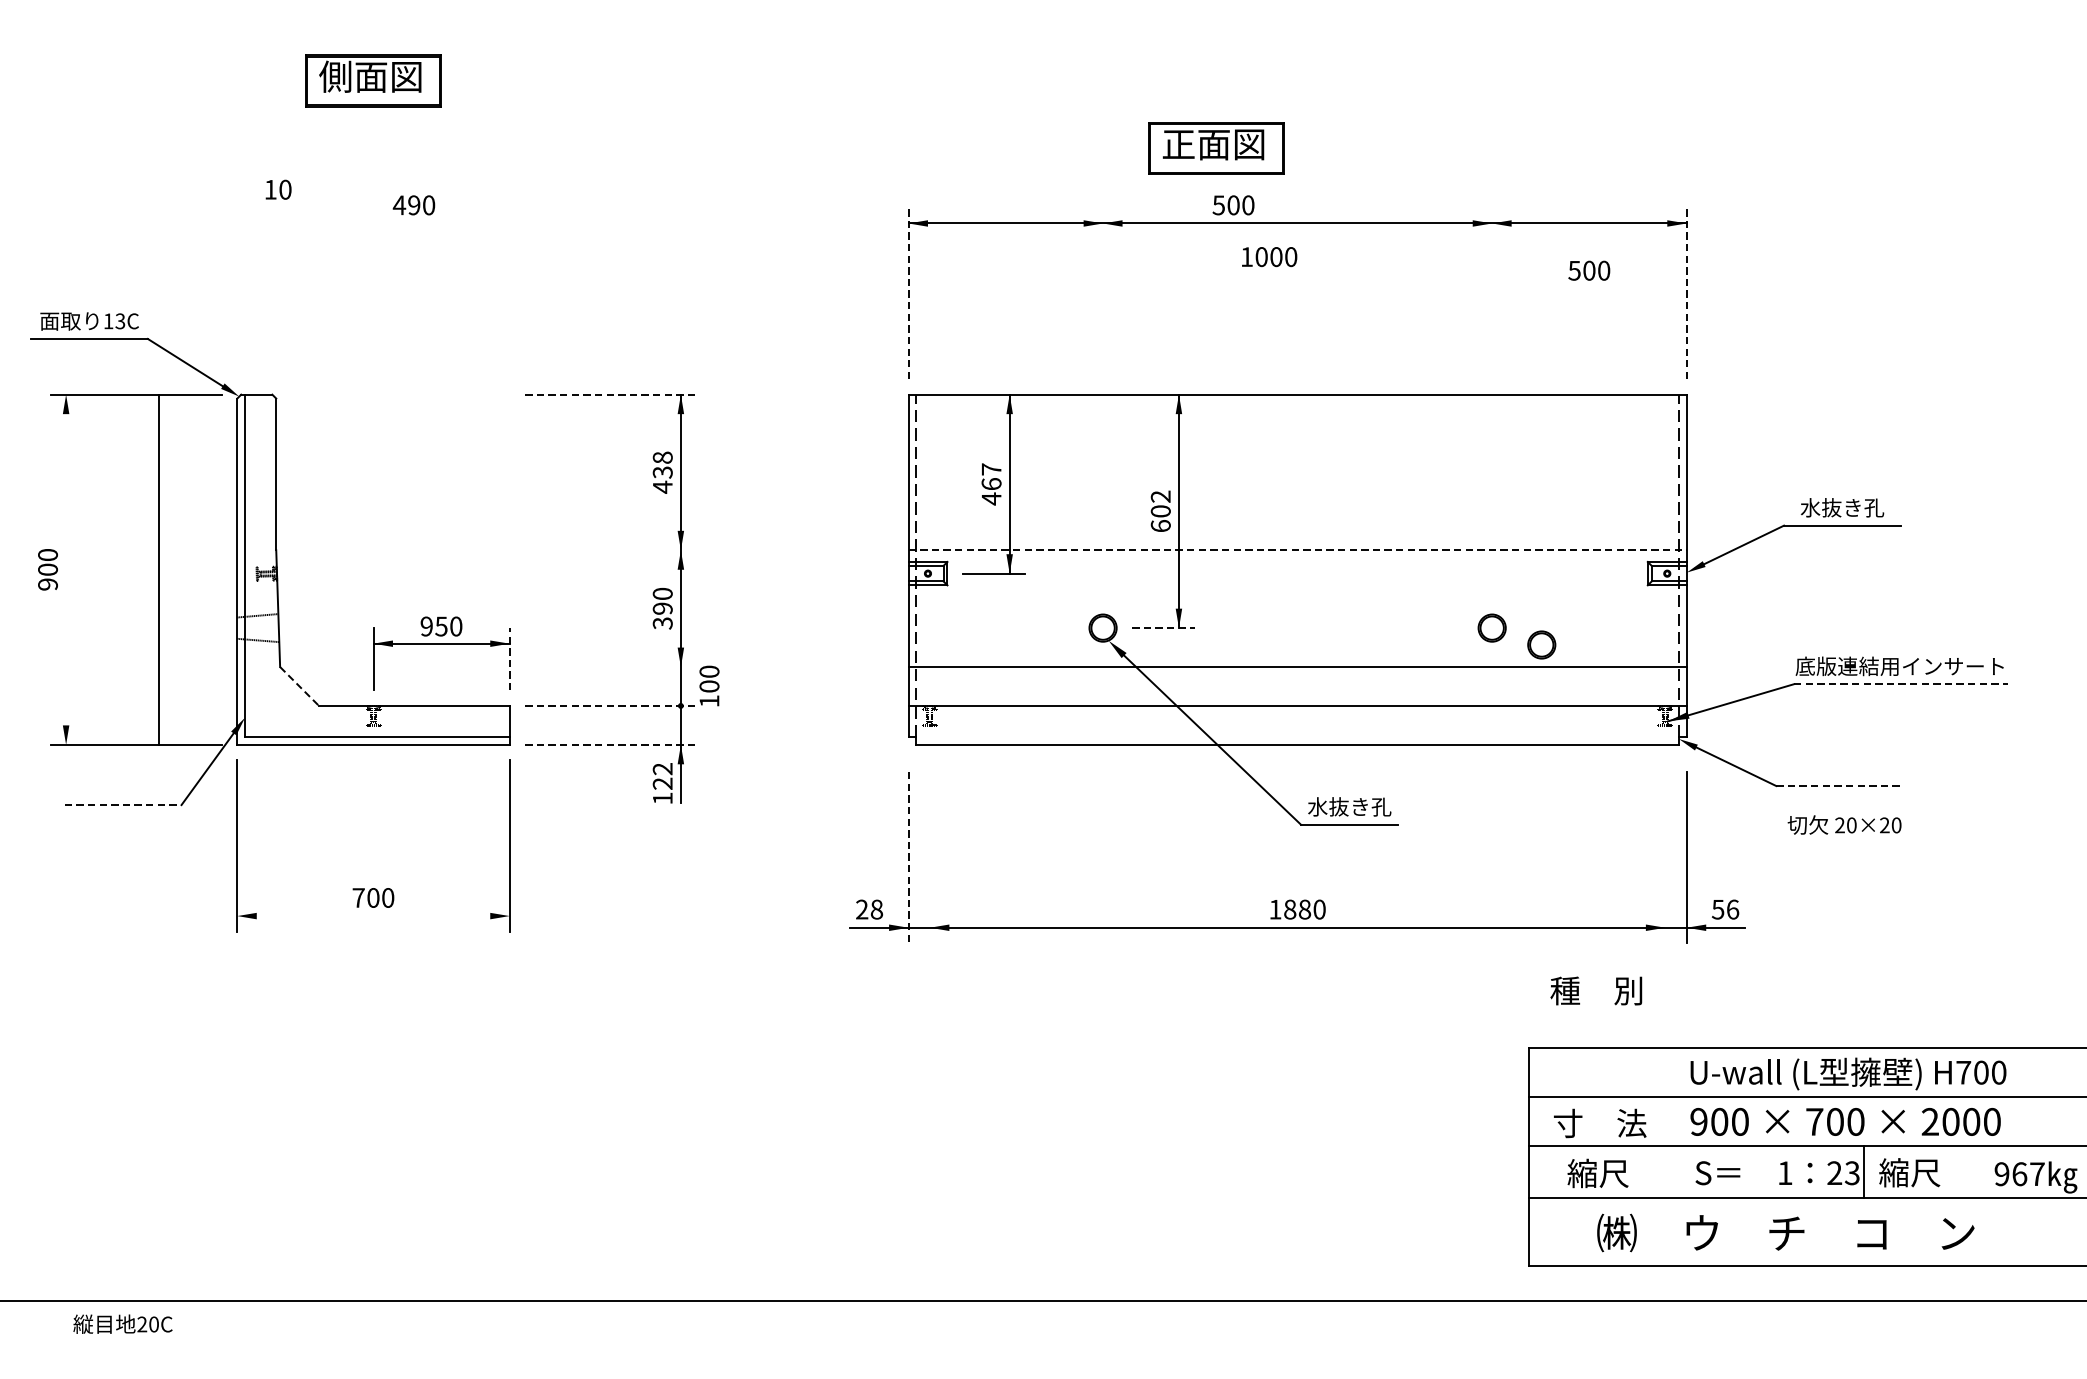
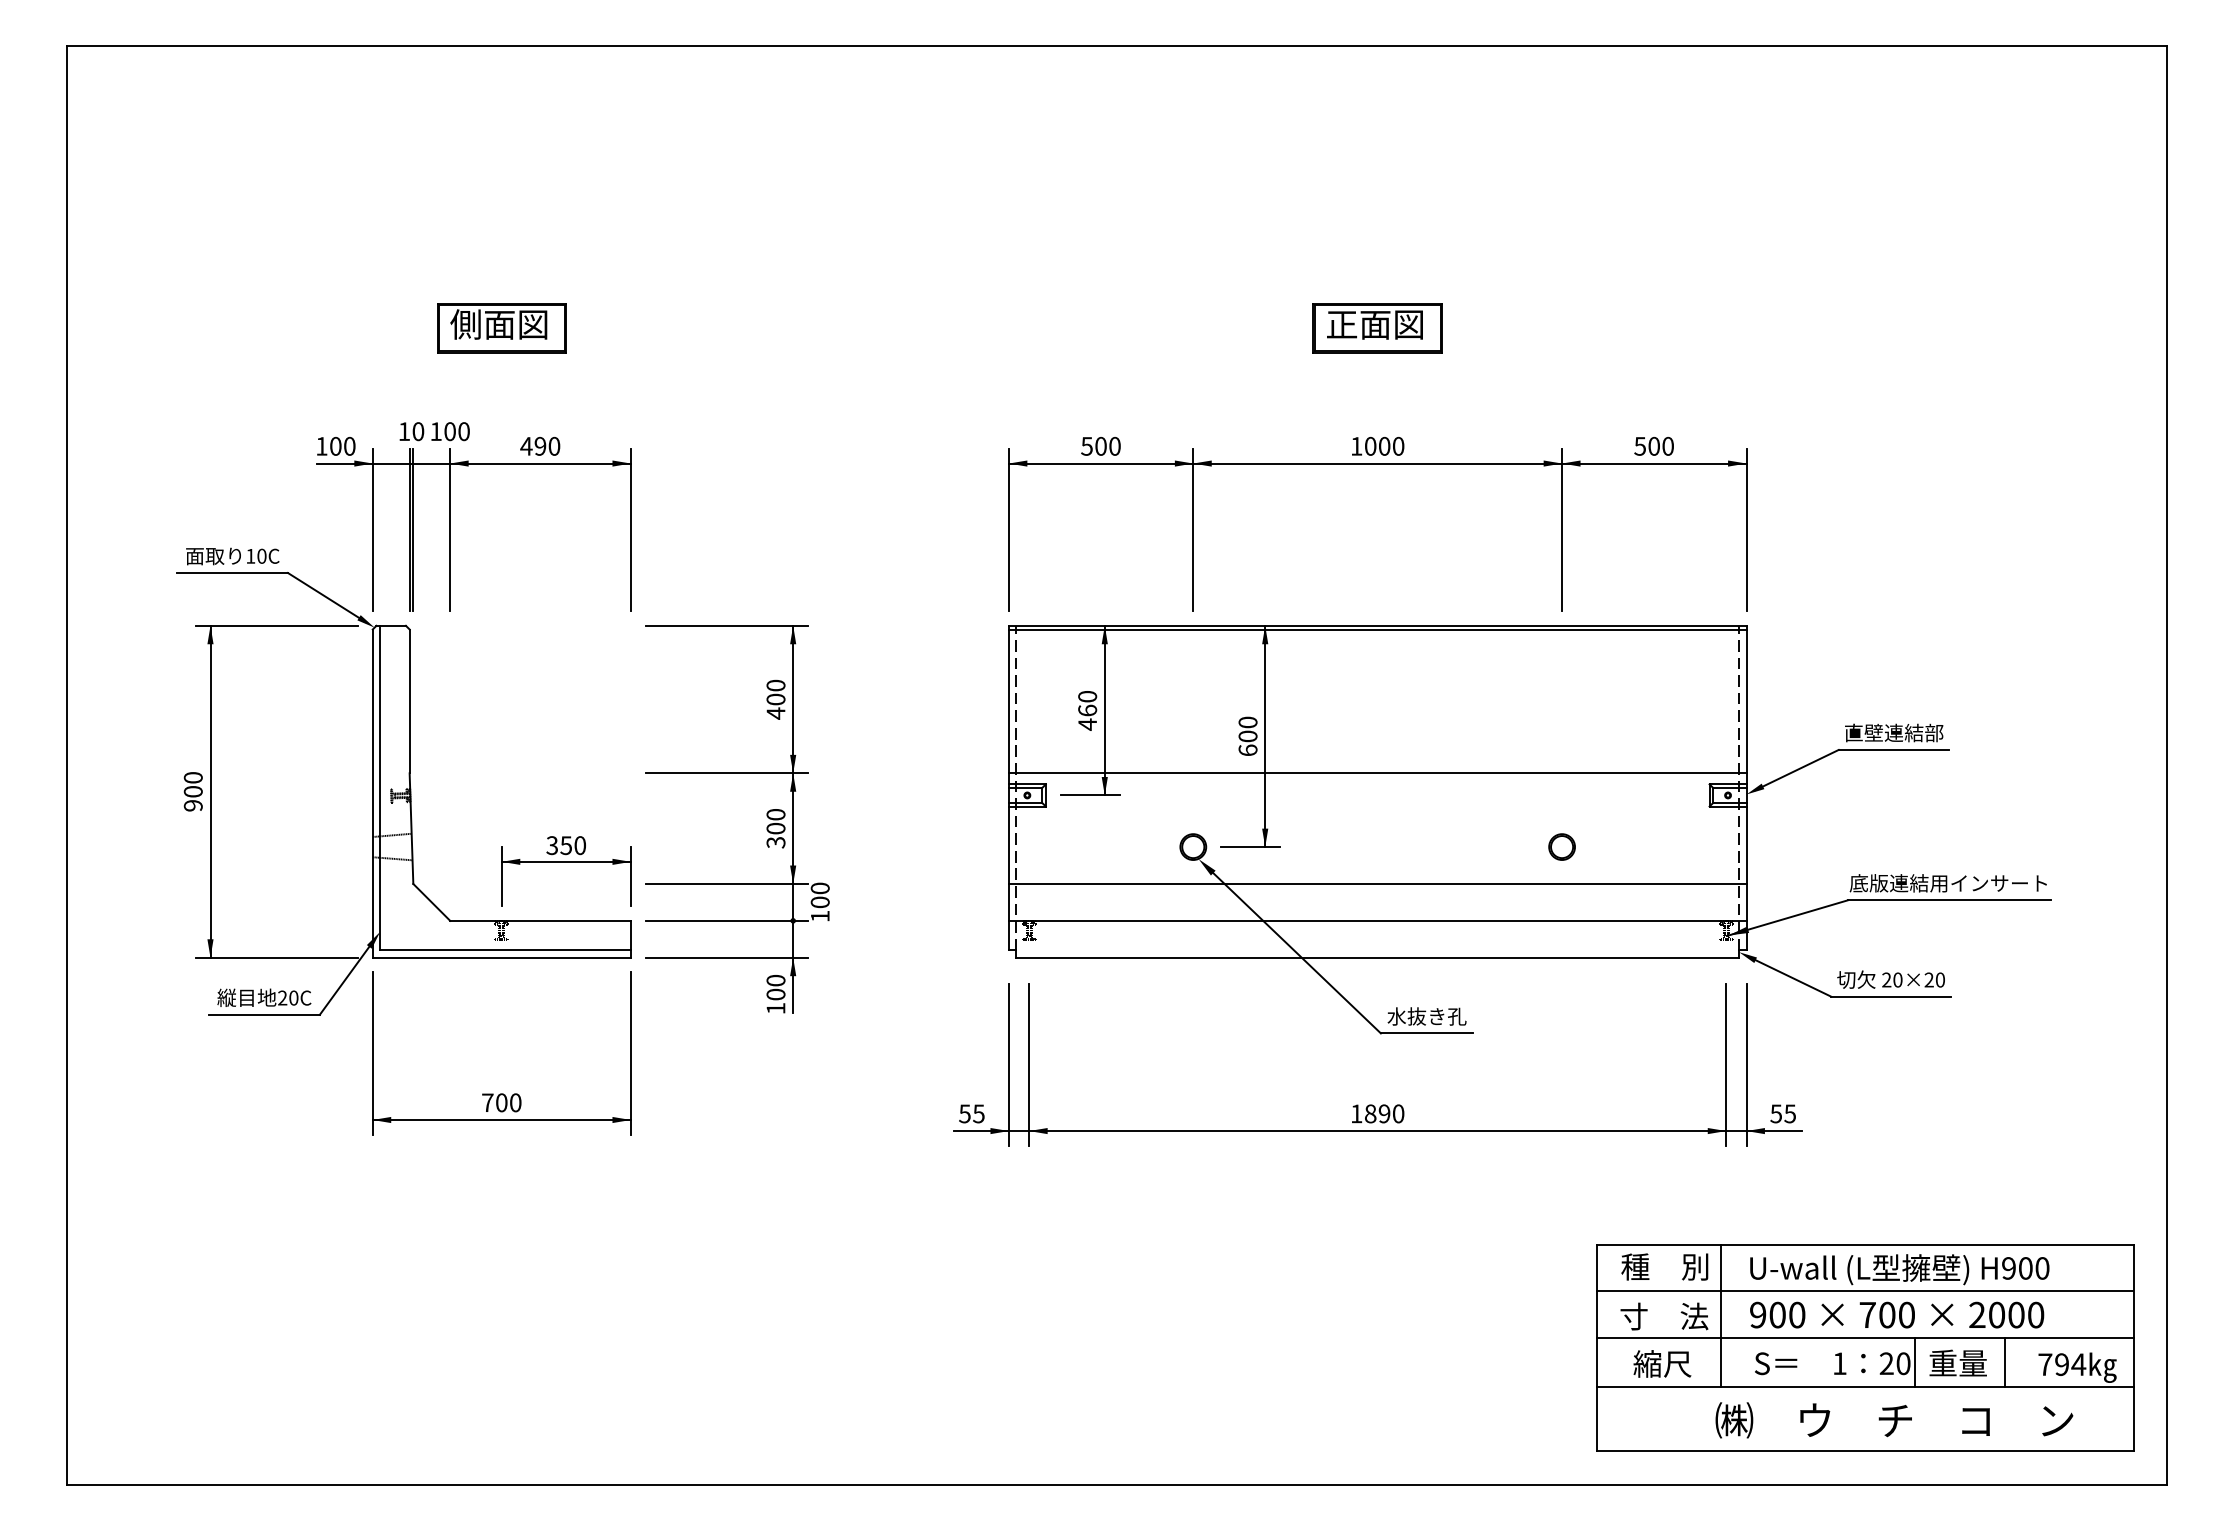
part: (1216, 148) -> (1377, 328), moved
text: (1233, 205) -> (1100, 446), moved
text: (1269, 257) -> (1378, 446), moved
text: (1588, 270) -> (1653, 446), moved
part: (319, 279) -> (450, 516), added
line: (908, 293) -> (1008, 529), dashed -> solid
line: (1103, 293) -> (1193, 529), added
line: (1492, 293) -> (1562, 529), added
line: (1686, 293) -> (1746, 529), dashed -> solid
text: (119, 320) -> (261, 555), 13C -> 10C
line: (611, 394) -> (727, 625), dashed -> solid
line: (1297, 398) -> (1377, 629), added
text: (662, 465) -> (775, 692), 438 -> 400
text: (991, 469) -> (1087, 696), 467 -> 460
text: (1160, 496) -> (1247, 722), 602 -> 600
text: (1842, 507) -> (1894, 732), 水抜き孔 -> 直壁連結部
line: (610, 550) -> (726, 773), added
line: (1297, 550) -> (1377, 773), dashed -> solid
line: (158, 569) -> (210, 791), moved
text: (662, 608) -> (775, 828), 390 -> 300
text: (425, 626) -> (551, 845), 950 -> 350
line: (1163, 628) -> (1250, 847), dashed -> solid
part: (1541, 644) -> (1608, 862), removed
line: (509, 659) -> (630, 876), dashed -> solid
line: (610, 666) -> (726, 883), added
line: (1901, 684) -> (1950, 900), dashed -> solid
line: (300, 686) -> (432, 902), dashed -> solid
line: (611, 705) -> (727, 920), dashed -> solid
line: (611, 744) -> (727, 957), dashed -> solid
text: (662, 776) -> (775, 987), 122 -> 100
line: (1839, 785) -> (1891, 996), dashed -> solid
line: (124, 804) -> (265, 1014), dashed -> solid
text: (1843, 824) -> (1890, 979), moved
line: (930, 857) -> (1029, 1064), added
line: (1665, 857) -> (1726, 1064), added
line: (908, 858) -> (1008, 1065), dashed -> solid
text: (869, 909) -> (971, 1113), 28 -> 55
text: (1304, 909) -> (1384, 1113), 1880 -> 1890
text: (1733, 909) -> (1790, 1113), 56 -> 55
line: (373, 915) -> (501, 1119), added
text: (1596, 990) -> (1664, 1266), moved
text: (1963, 1072) -> (2008, 1268), H700 -> H900
line: (1659, 1122) -> (1720, 1315), added
line: (1960, 1171) -> (2005, 1362), added
text: (1852, 1172) -> (1903, 1363), 23 -> 20
text: (1909, 1172) -> (1957, 1363), 縮尺 -> 重量
text: (2020, 1174) -> (2062, 1364), 967 -> 794
text: (1785, 1233) -> (1894, 1420), moved
text: (123, 1323) -> (264, 997), moved

